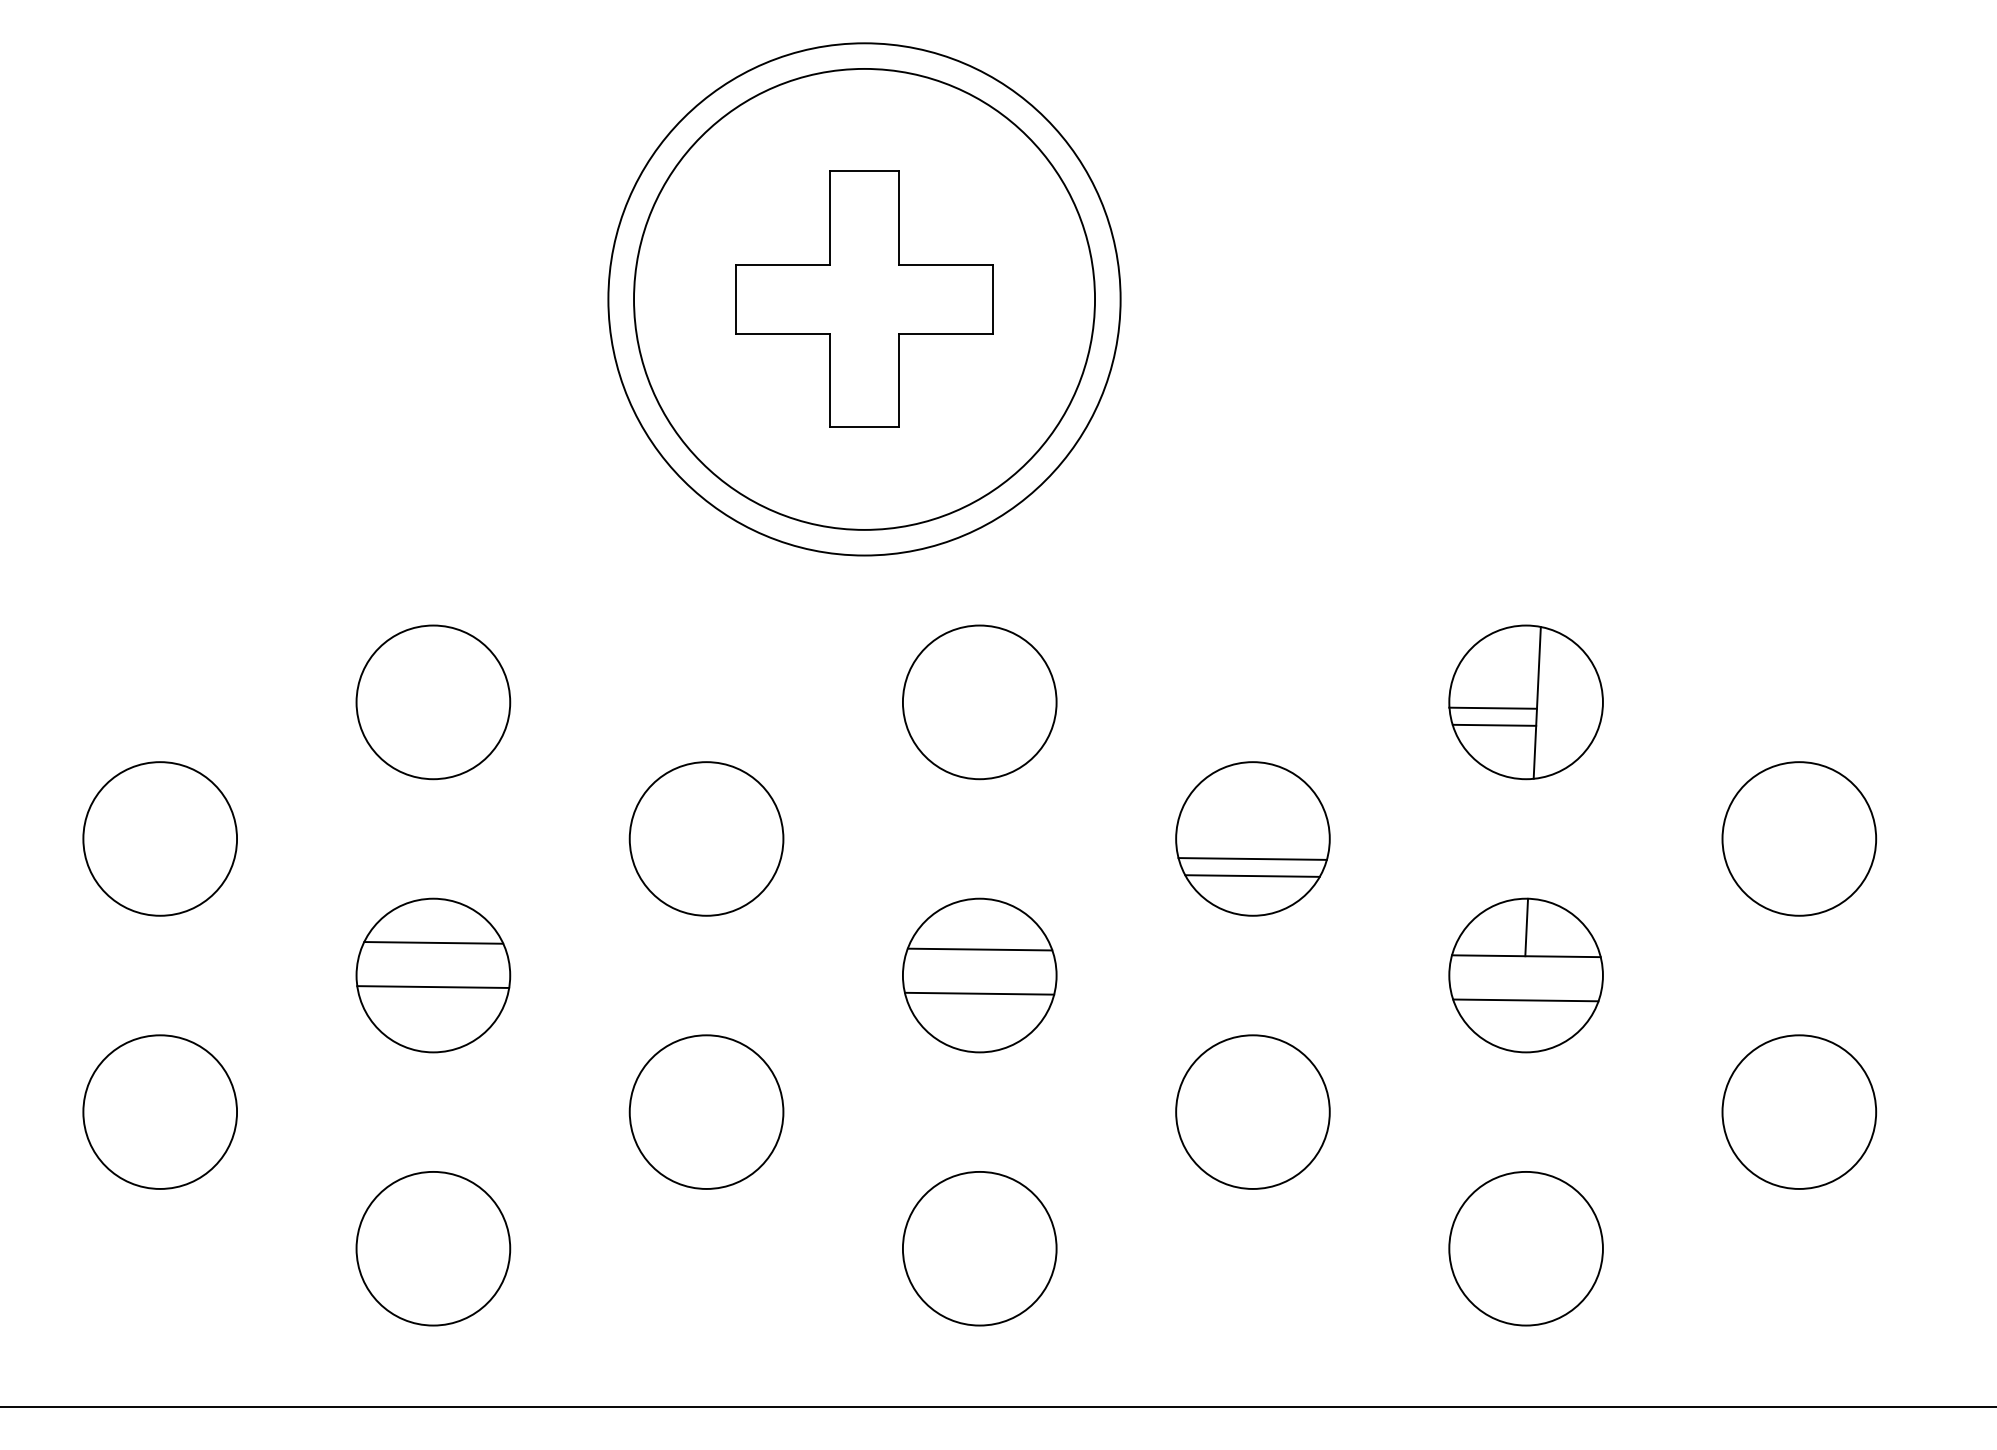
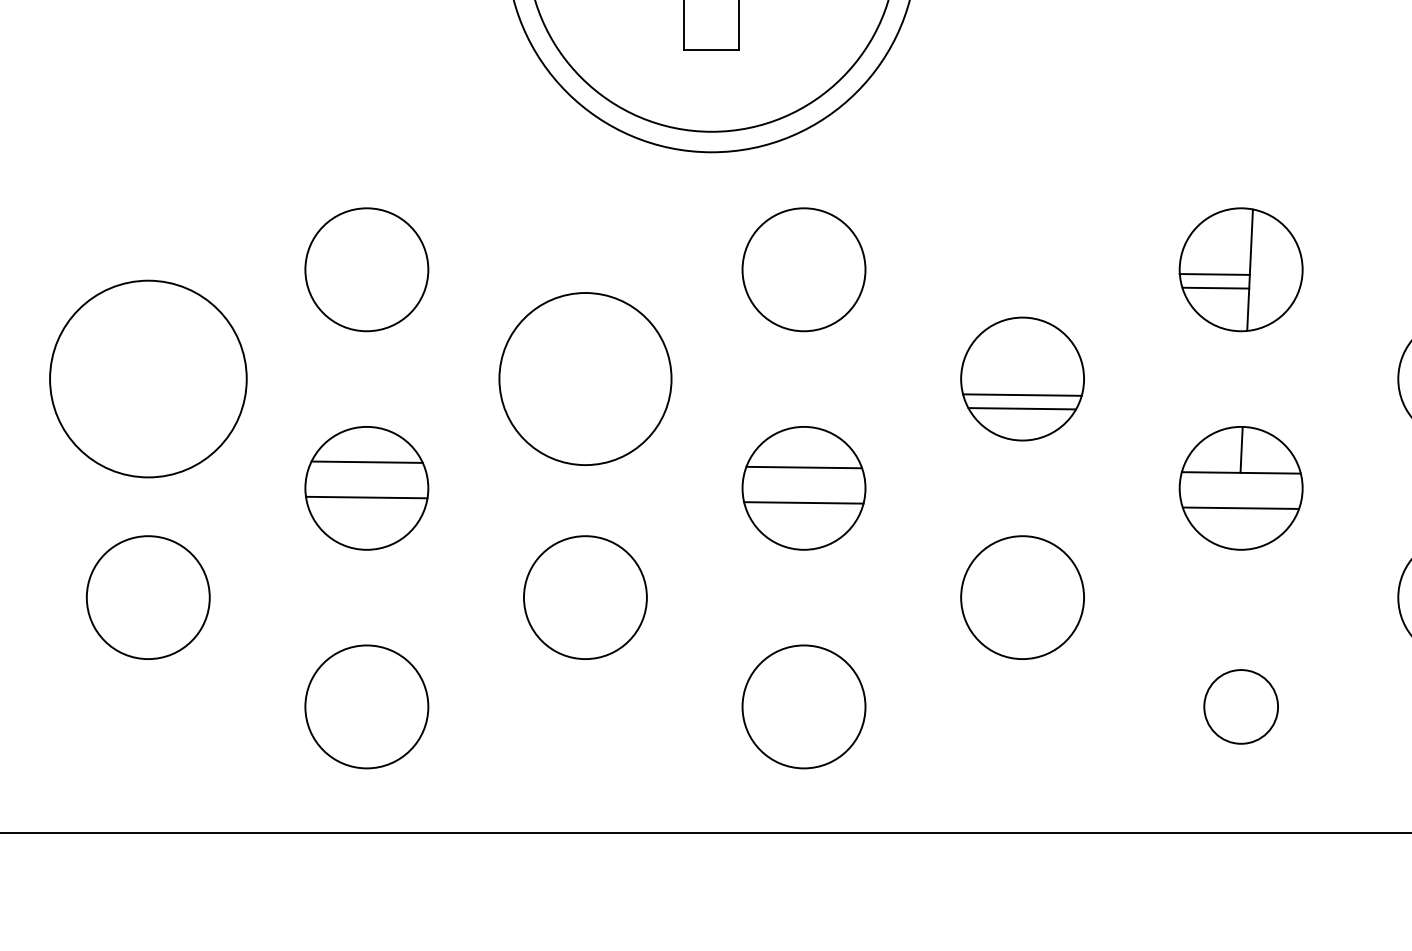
circle: (159, 838) -> (147, 378), size x1.6
circle: (706, 838) -> (585, 378), size x1.4
circle: (1525, 1248) -> (1240, 706), size x0.6

